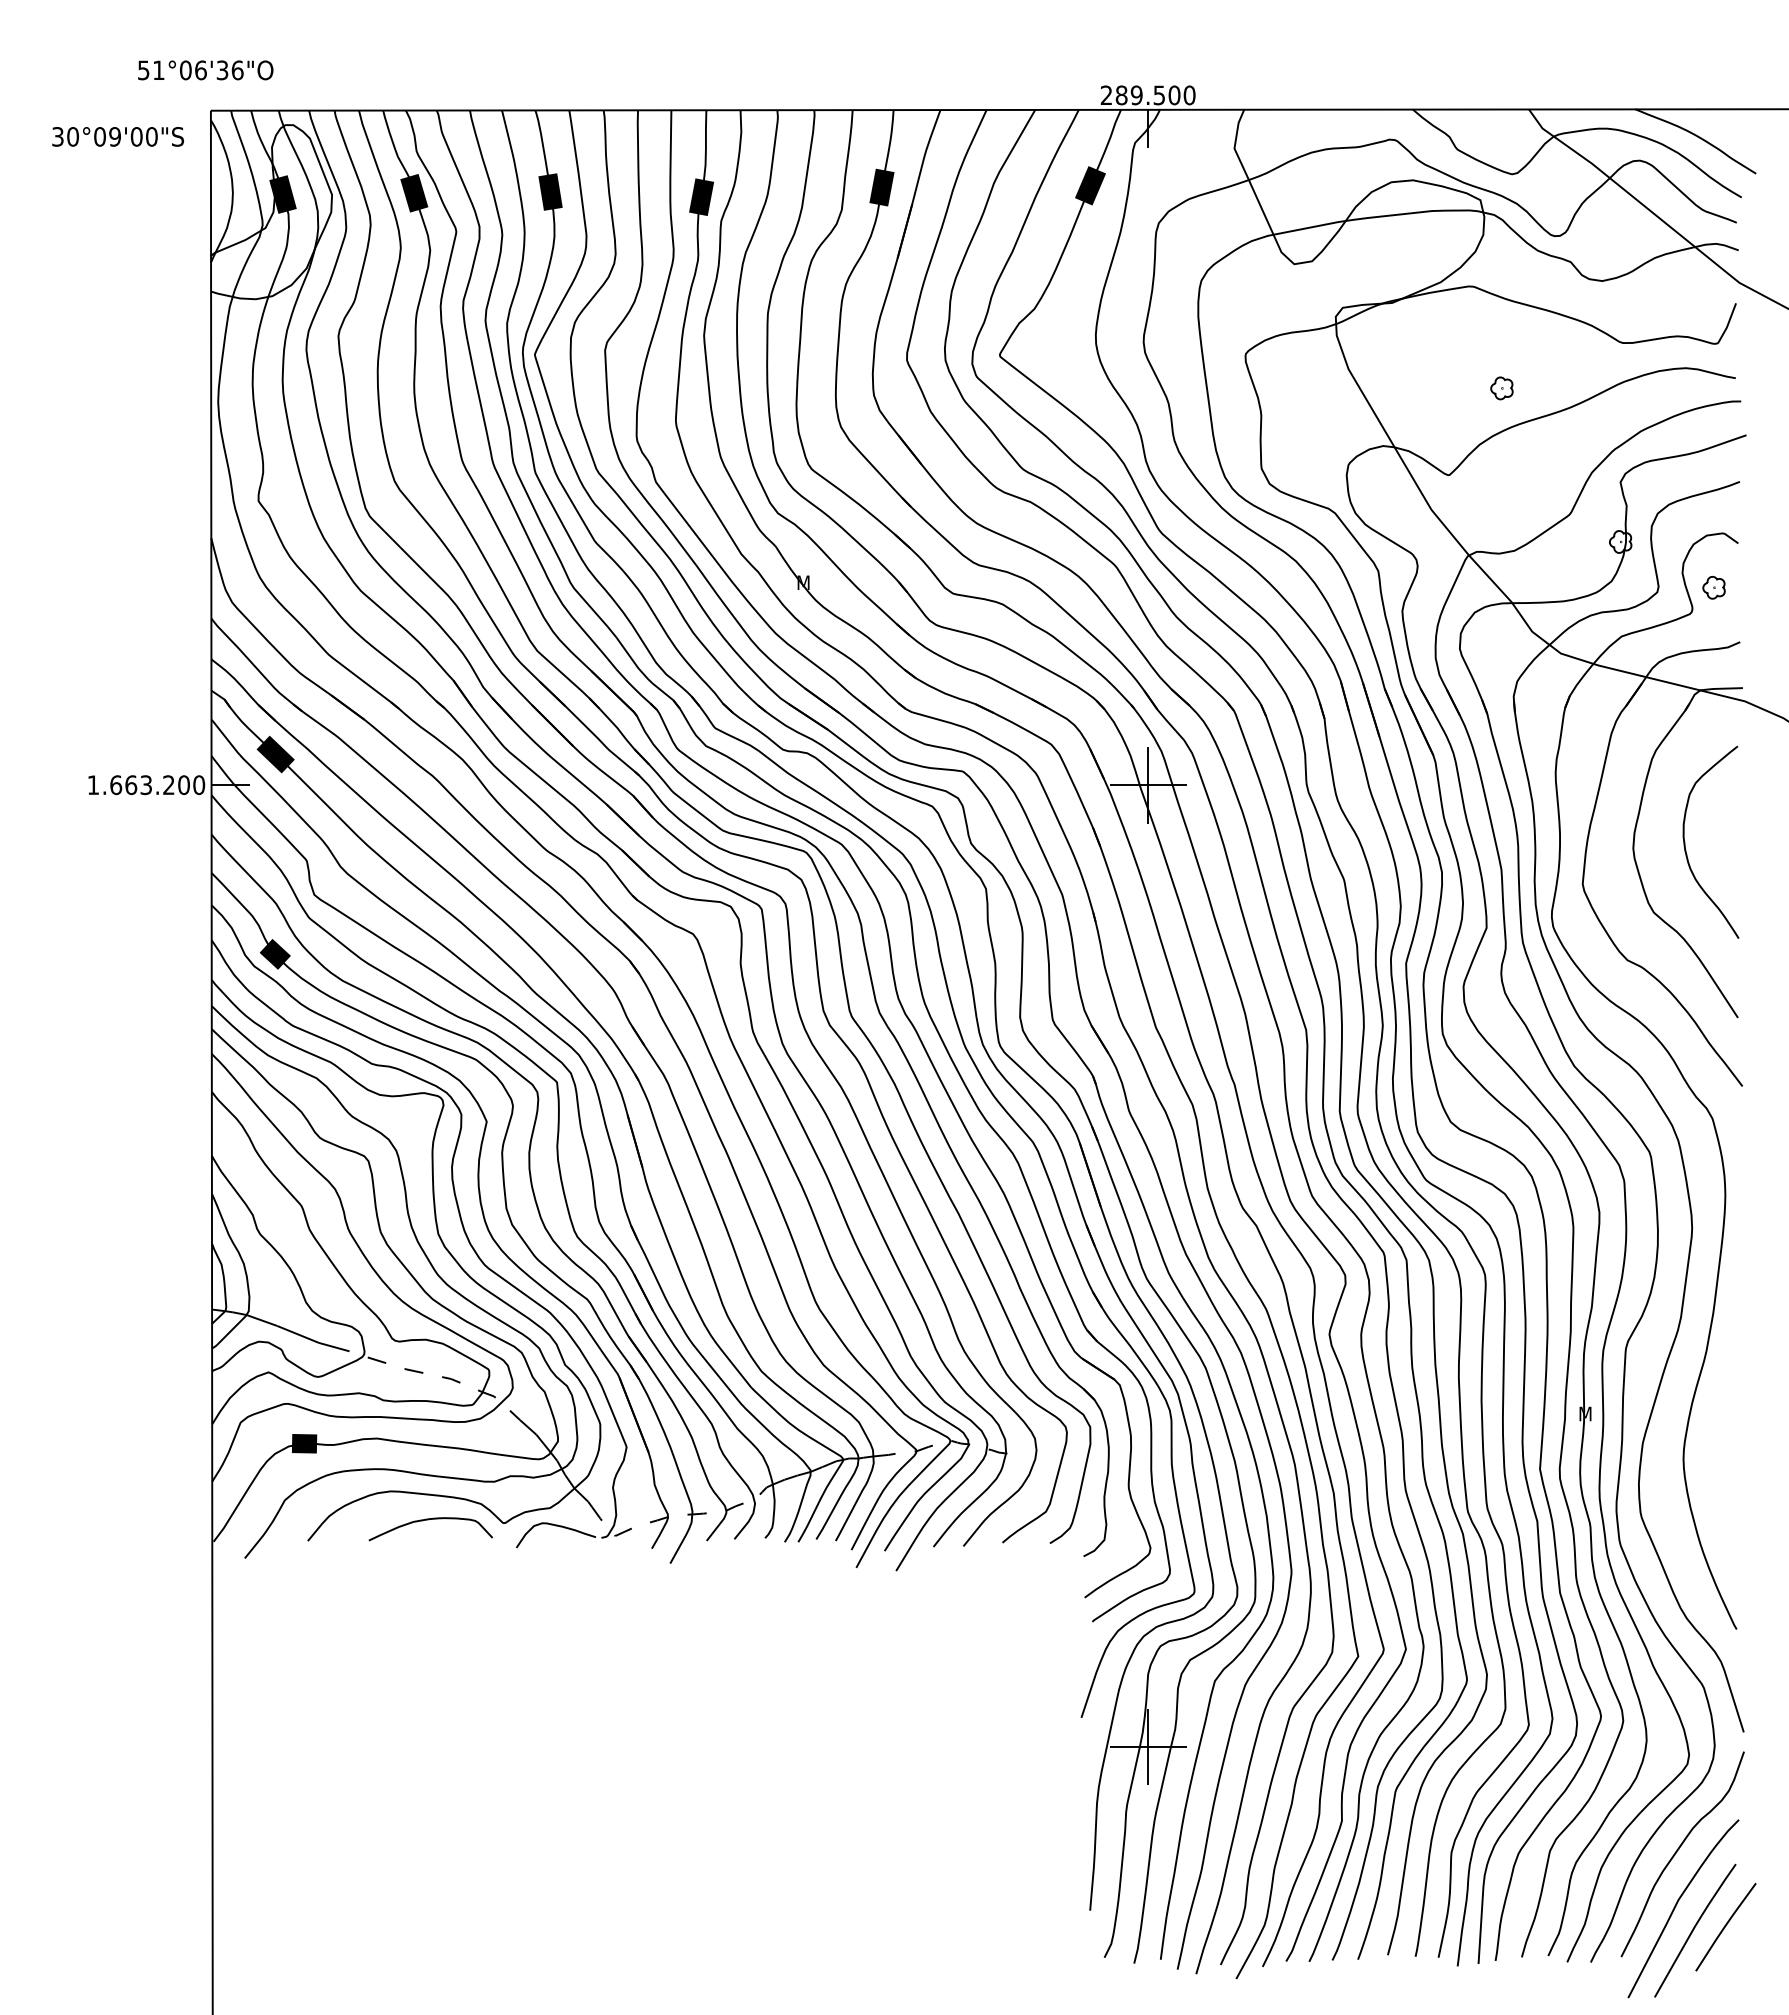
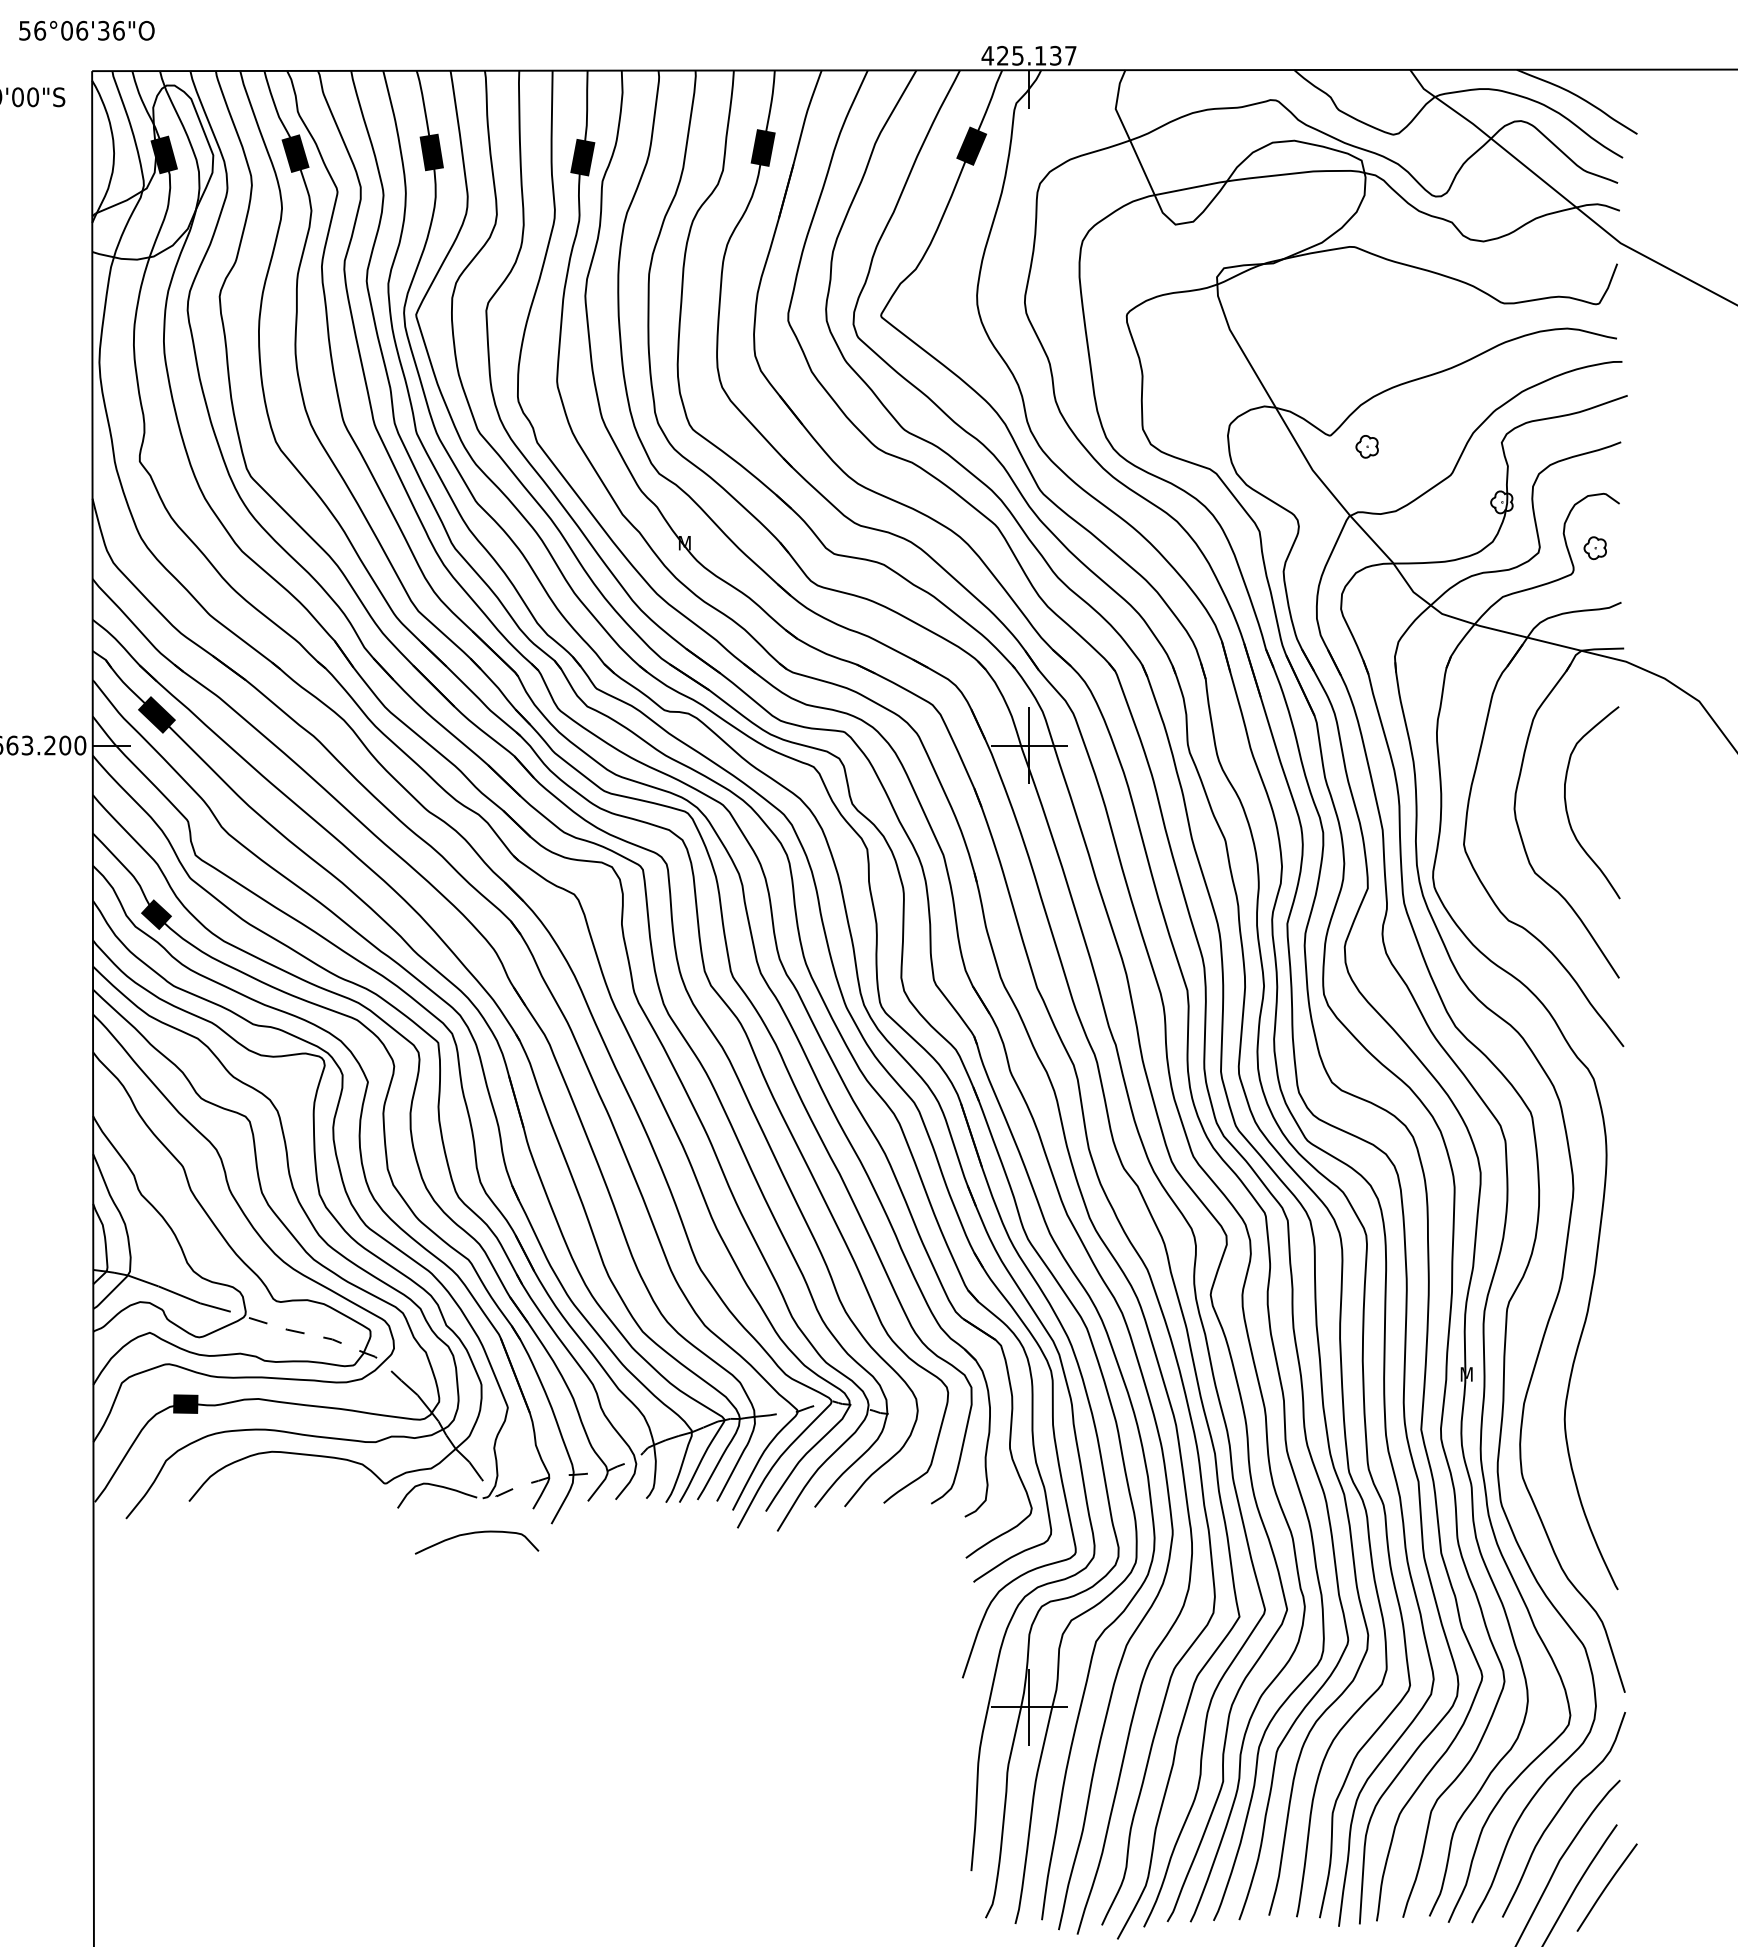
text: (158, 70) -> (39, 30), 51°06'36"O -> 56°06'36"O
text: (1147, 95) -> (1028, 55), 289.500 -> 425.137
part: (1501, 388) -> (1366, 446), moved
curve: (428, 1520) -> (474, 1533), moved

